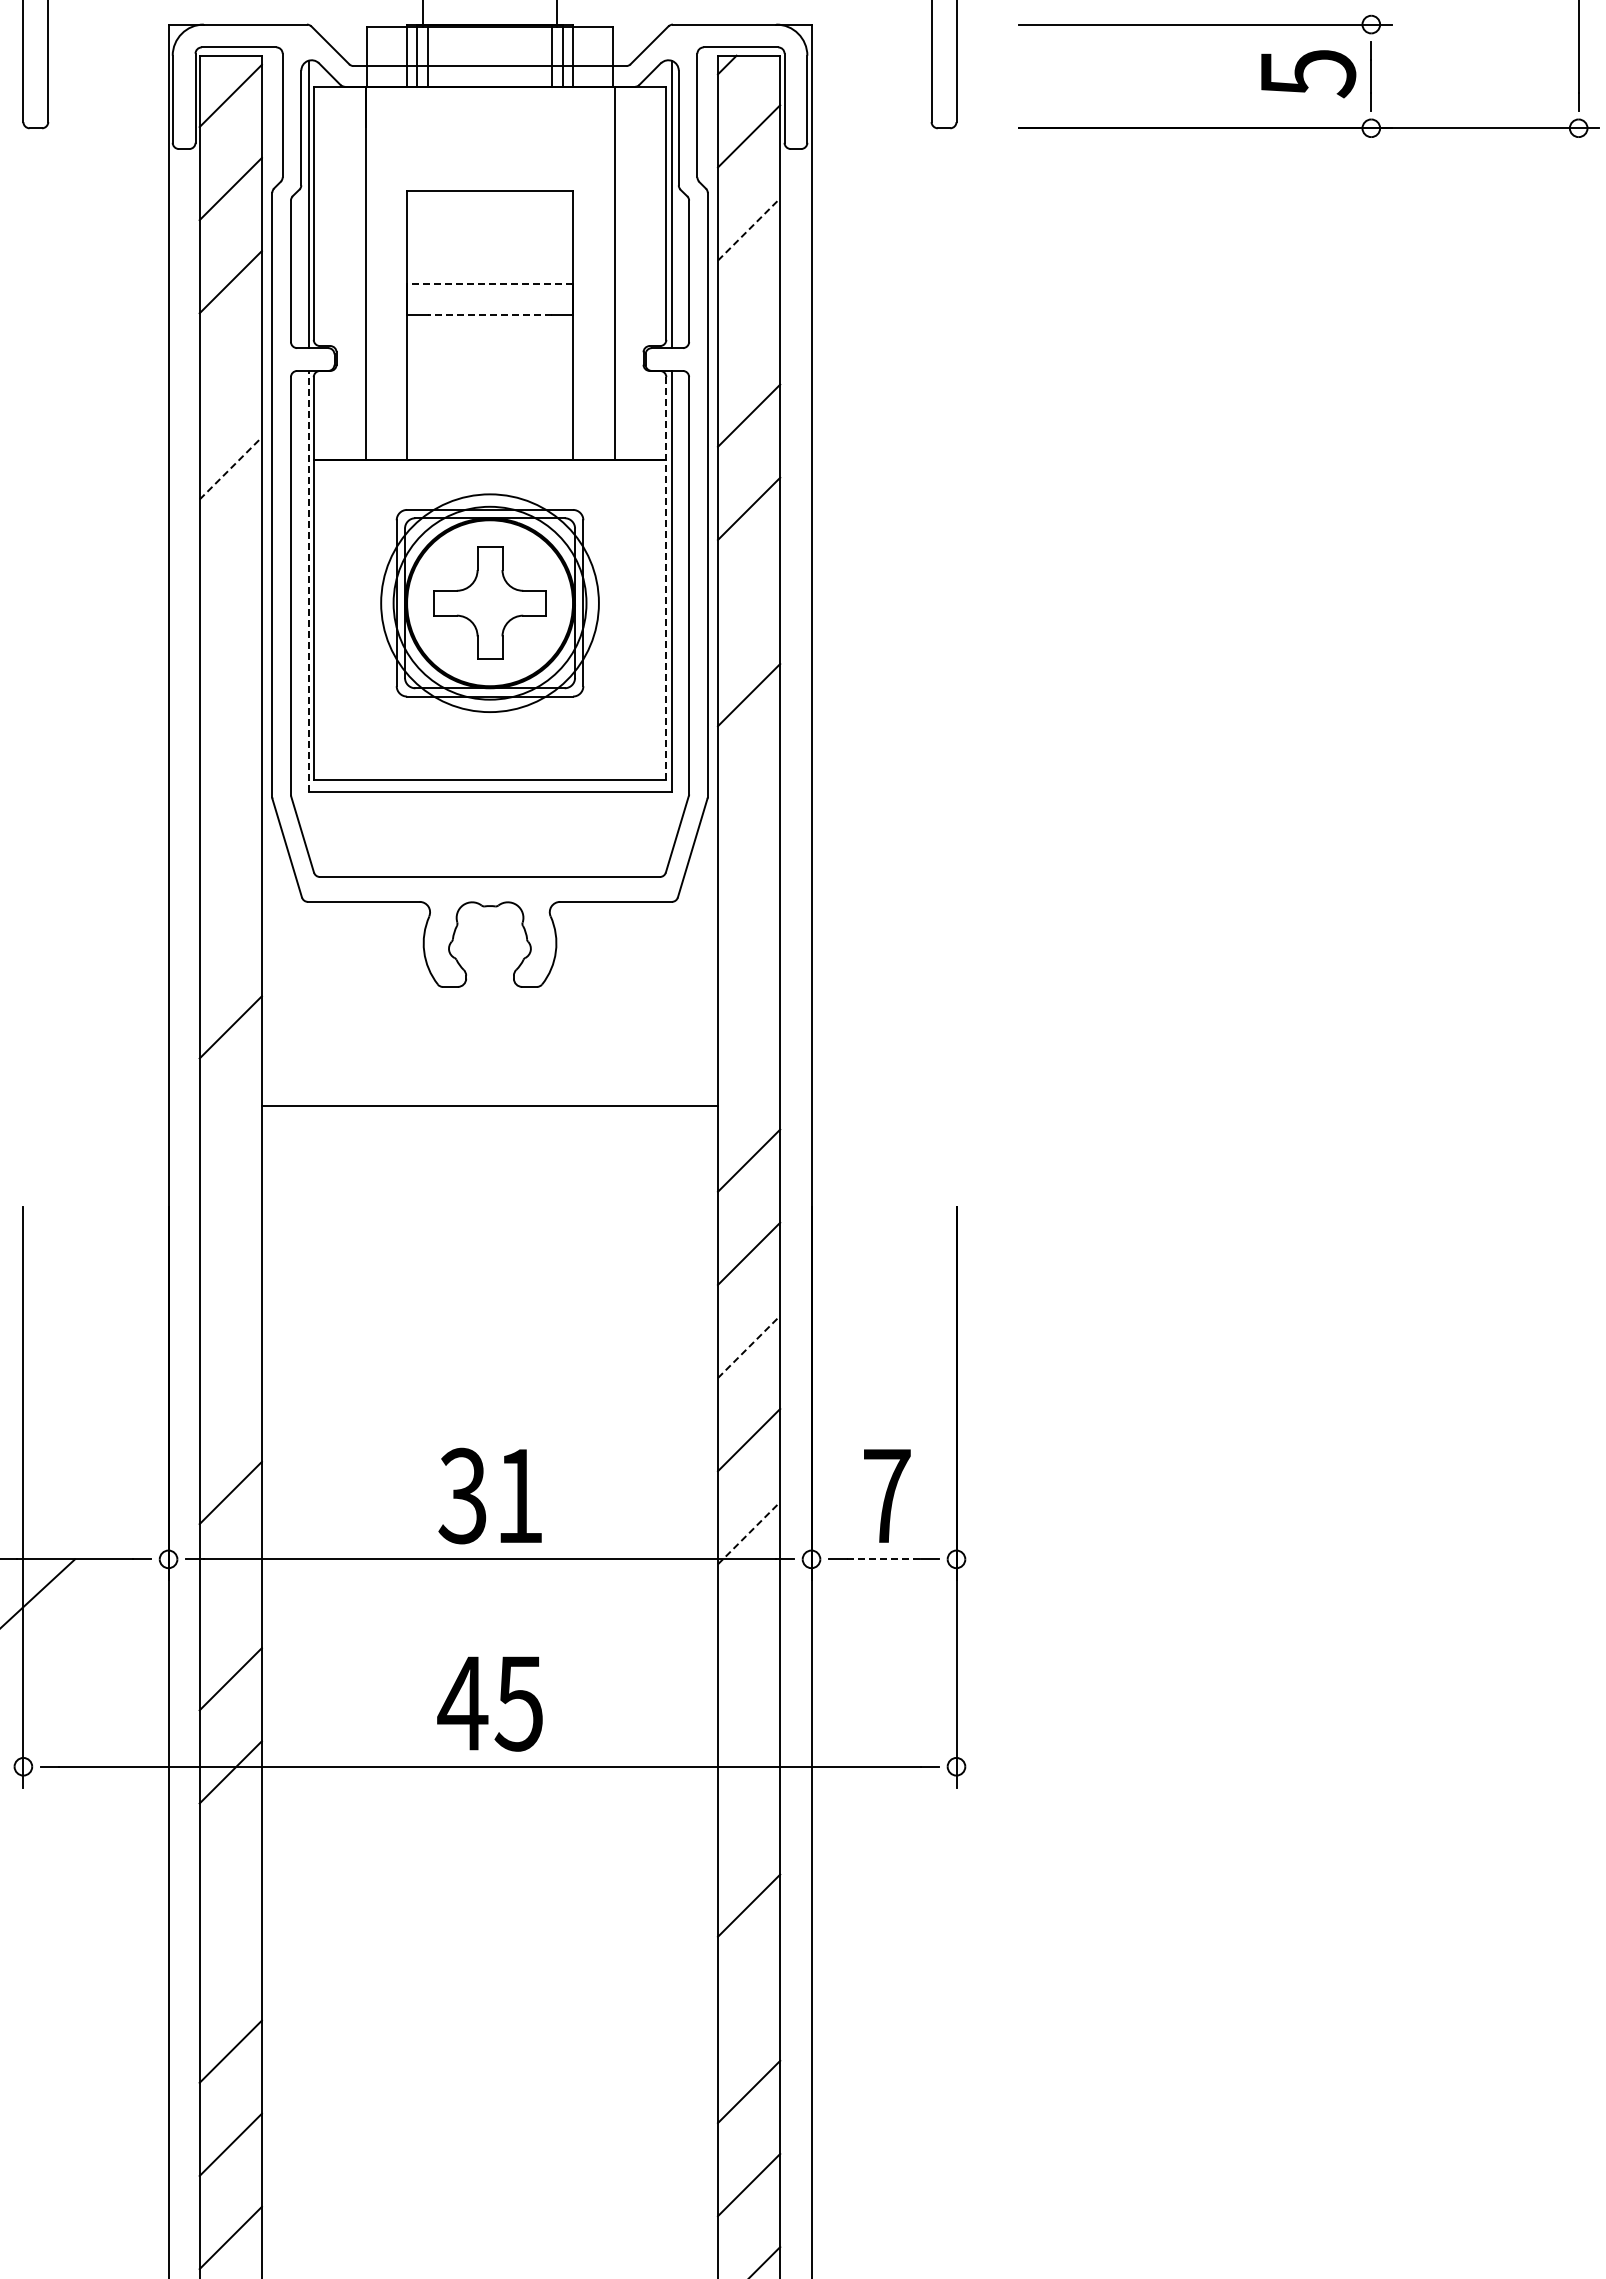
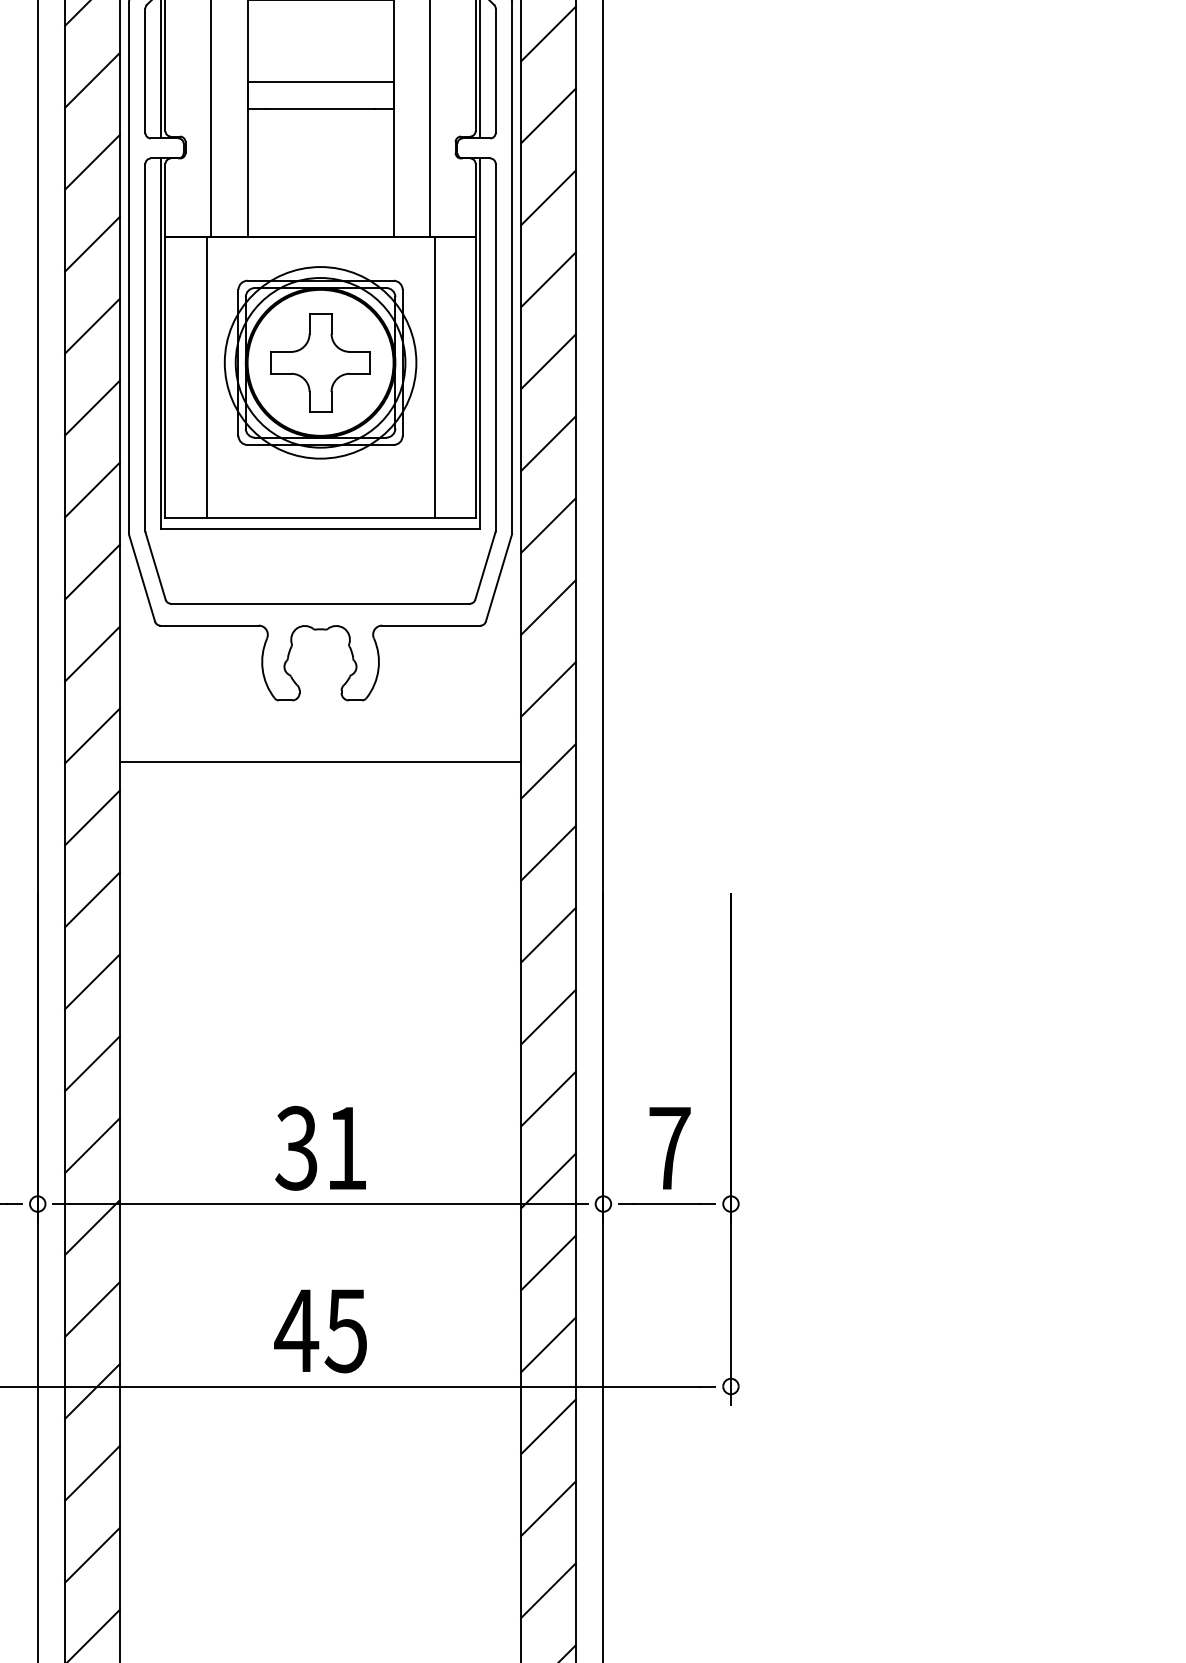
line: (749, 229) -> (548, 34), dashed -> solid
line: (490, 283) -> (320, 81), dashed -> solid
line: (489, 314) -> (320, 108), dashed -> solid
line: (748, 322) -> (547, 115), added
line: (230, 375) -> (92, 162), added
line: (230, 468) -> (92, 244), dashed -> solid
line: (230, 561) -> (92, 326), added
line: (666, 578) -> (475, 341), dashed -> solid
line: (308, 581) -> (160, 343), dashed -> solid
line: (748, 601) -> (547, 361), added
line: (360, 619) -> (206, 377), added
line: (619, 619) -> (434, 377), added
line: (230, 654) -> (92, 407), added
line: (230, 747) -> (92, 489), added
line: (748, 788) -> (547, 525), added
line: (230, 841) -> (92, 572), added
line: (748, 881) -> (547, 607), added
line: (230, 934) -> (92, 654), added
line: (748, 974) -> (547, 689), added
line: (748, 1067) -> (547, 771), added
line: (489, 1105) -> (320, 761), moved
line: (230, 1120) -> (92, 817), added
line: (230, 1213) -> (92, 899), added
line: (230, 1306) -> (92, 981), added
line: (749, 1346) -> (548, 1016), dashed -> solid
line: (230, 1399) -> (92, 1063), added
line: (749, 1533) -> (548, 1181), dashed -> solid
line: (884, 1559) -> (667, 1204), dashed -> solid
line: (230, 1586) -> (92, 1227), added
line: (748, 1626) -> (547, 1263), added
line: (748, 1719) -> (547, 1344), added
line: (748, 1812) -> (547, 1426), added
line: (230, 1865) -> (92, 1473), added
line: (230, 1958) -> (92, 1555), added
line: (748, 1998) -> (547, 1590), added

